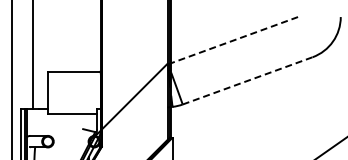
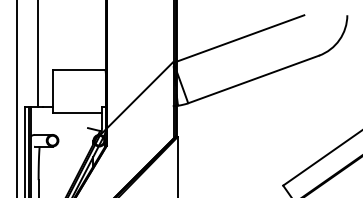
line: (234, 40) -> (240, 38), dashed -> solid
line: (247, 80) -> (253, 79), dashed -> solid

